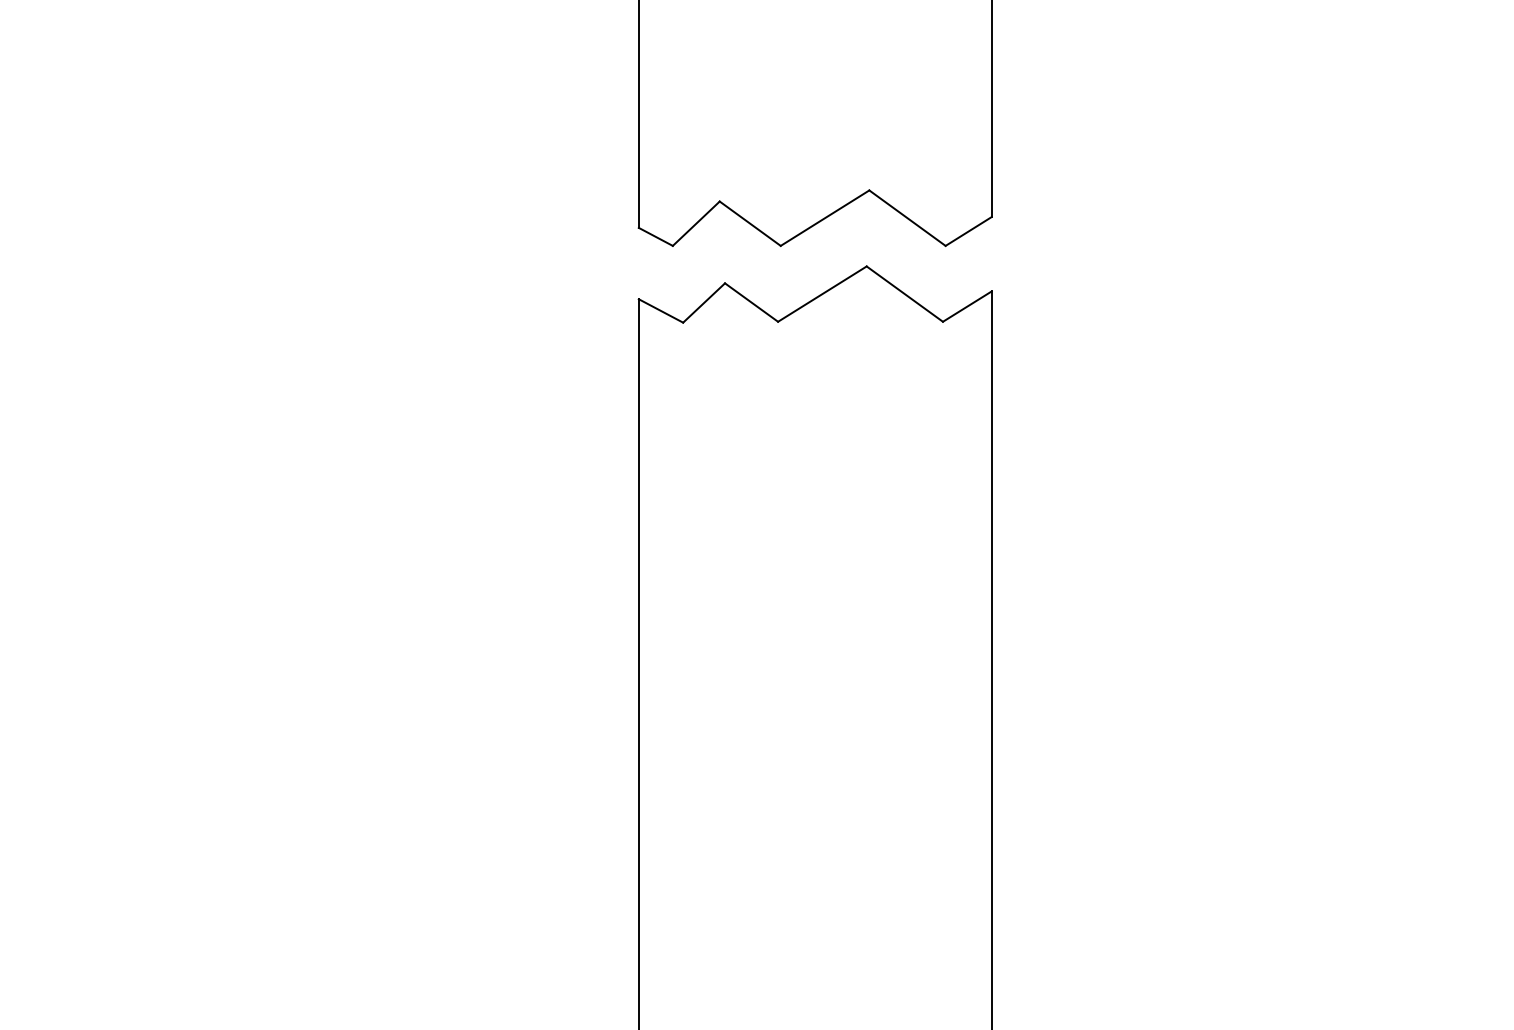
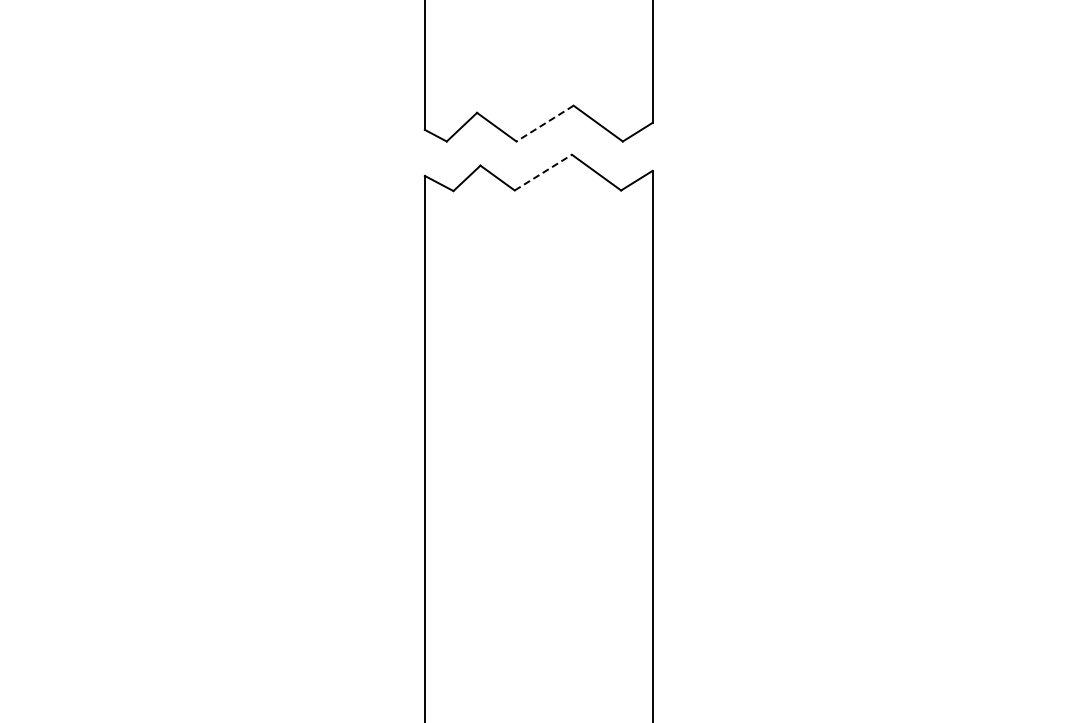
line: (825, 218) -> (545, 123), solid -> dashed
line: (822, 293) -> (543, 172), solid -> dashed

